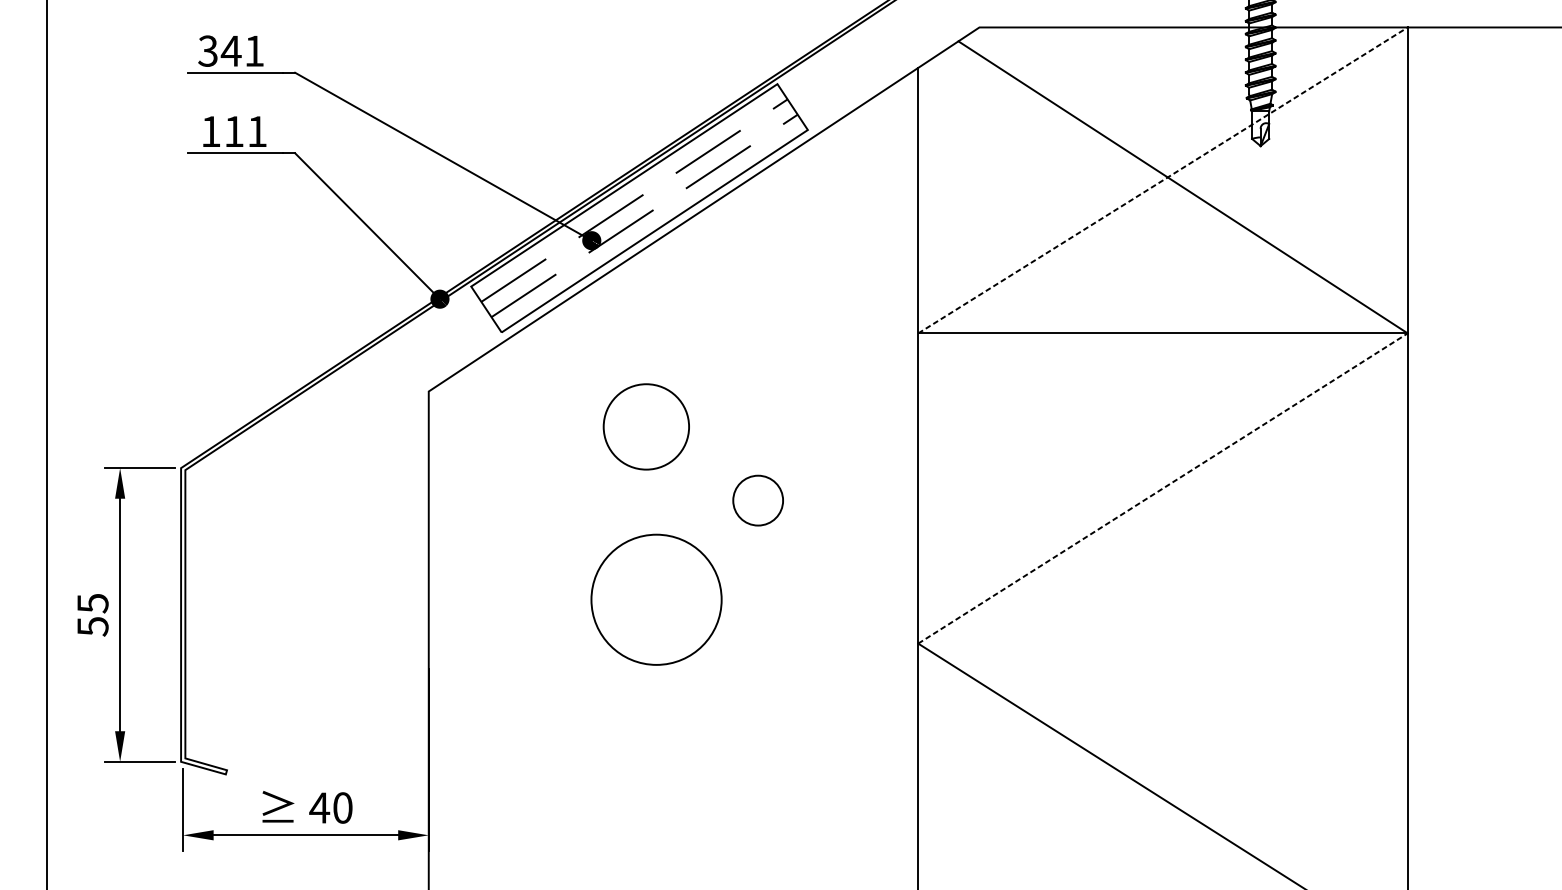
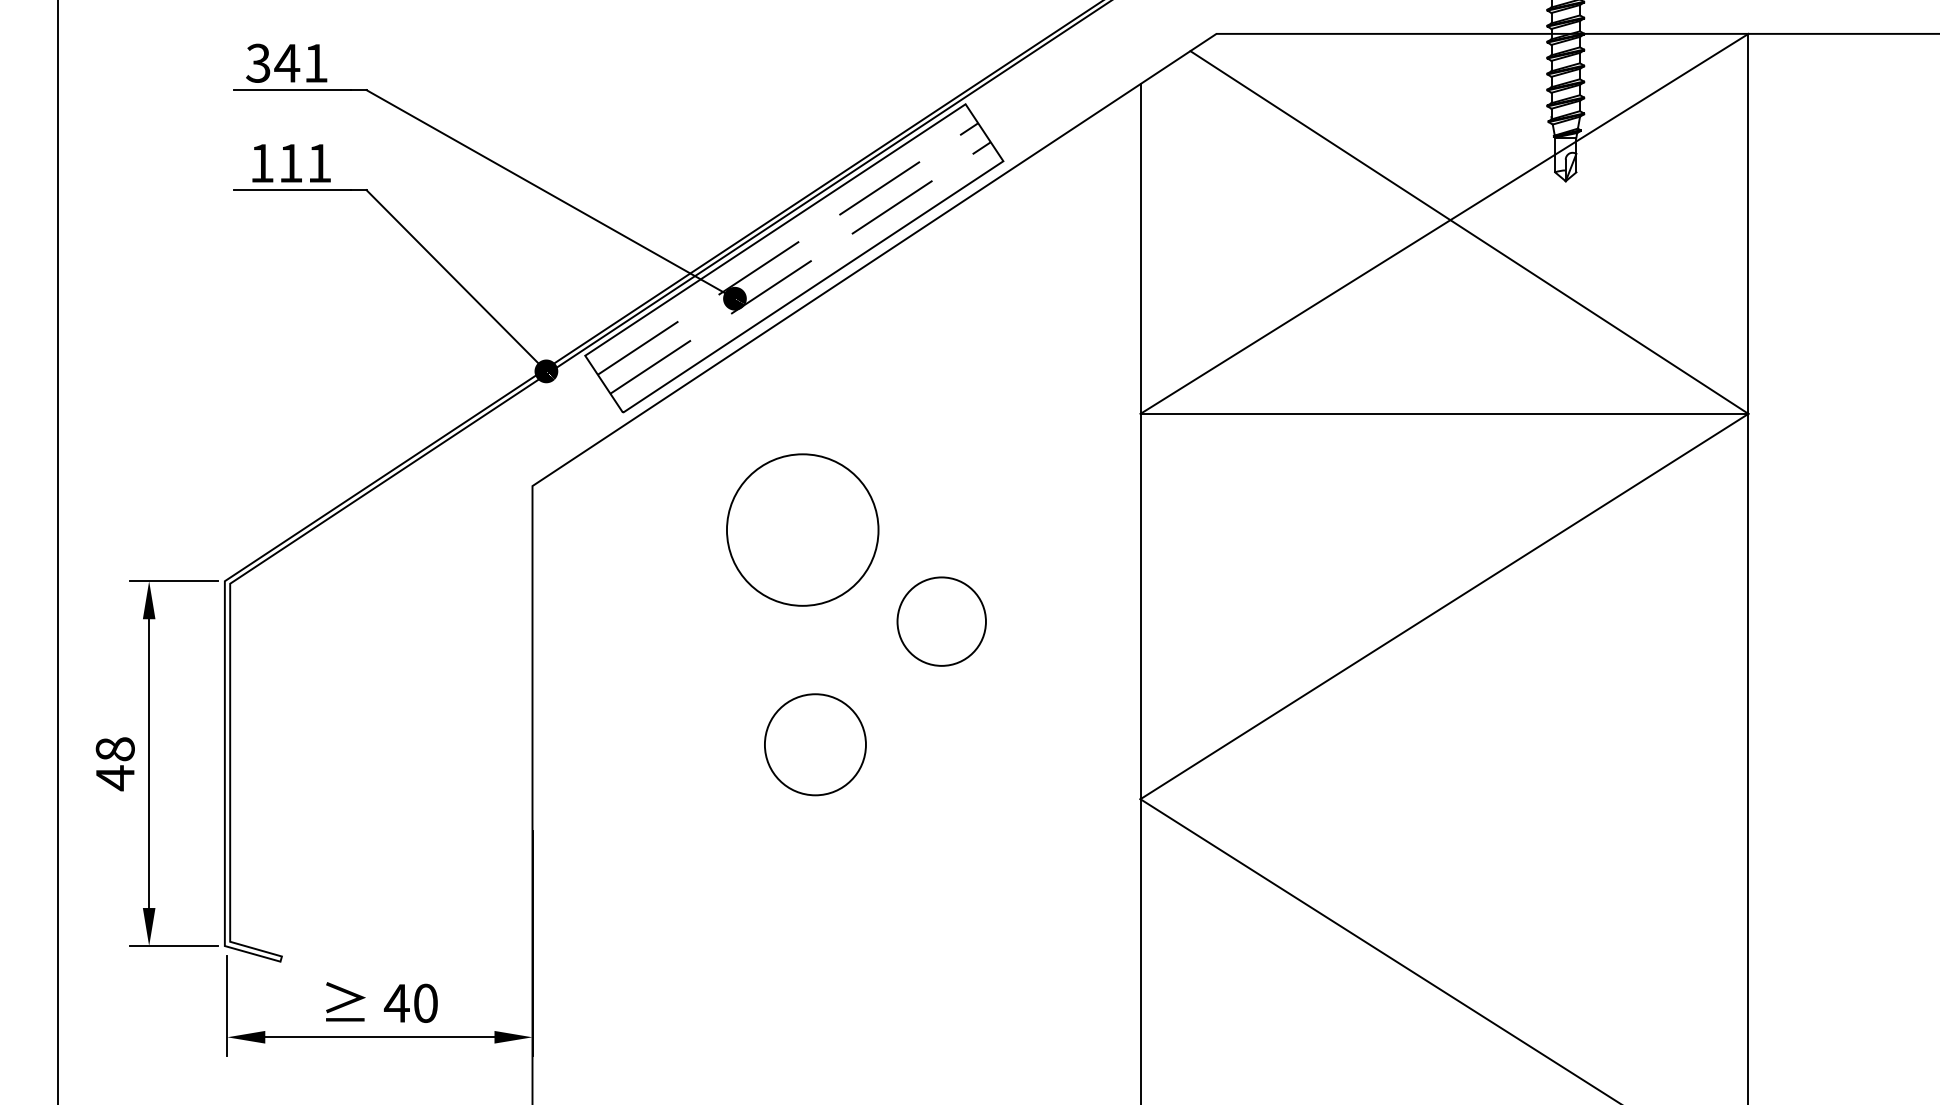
line: (1163, 180) -> (1444, 223), dashed -> solid
circle: (646, 426) -> (802, 529), size x1.43
line: (1163, 488) -> (1444, 606), dashed -> solid
circle: (758, 500) -> (941, 621), size x1.43
circle: (655, 599) -> (814, 744), size x0.62
text: (92, 615) -> (114, 764), 55 -> 48

